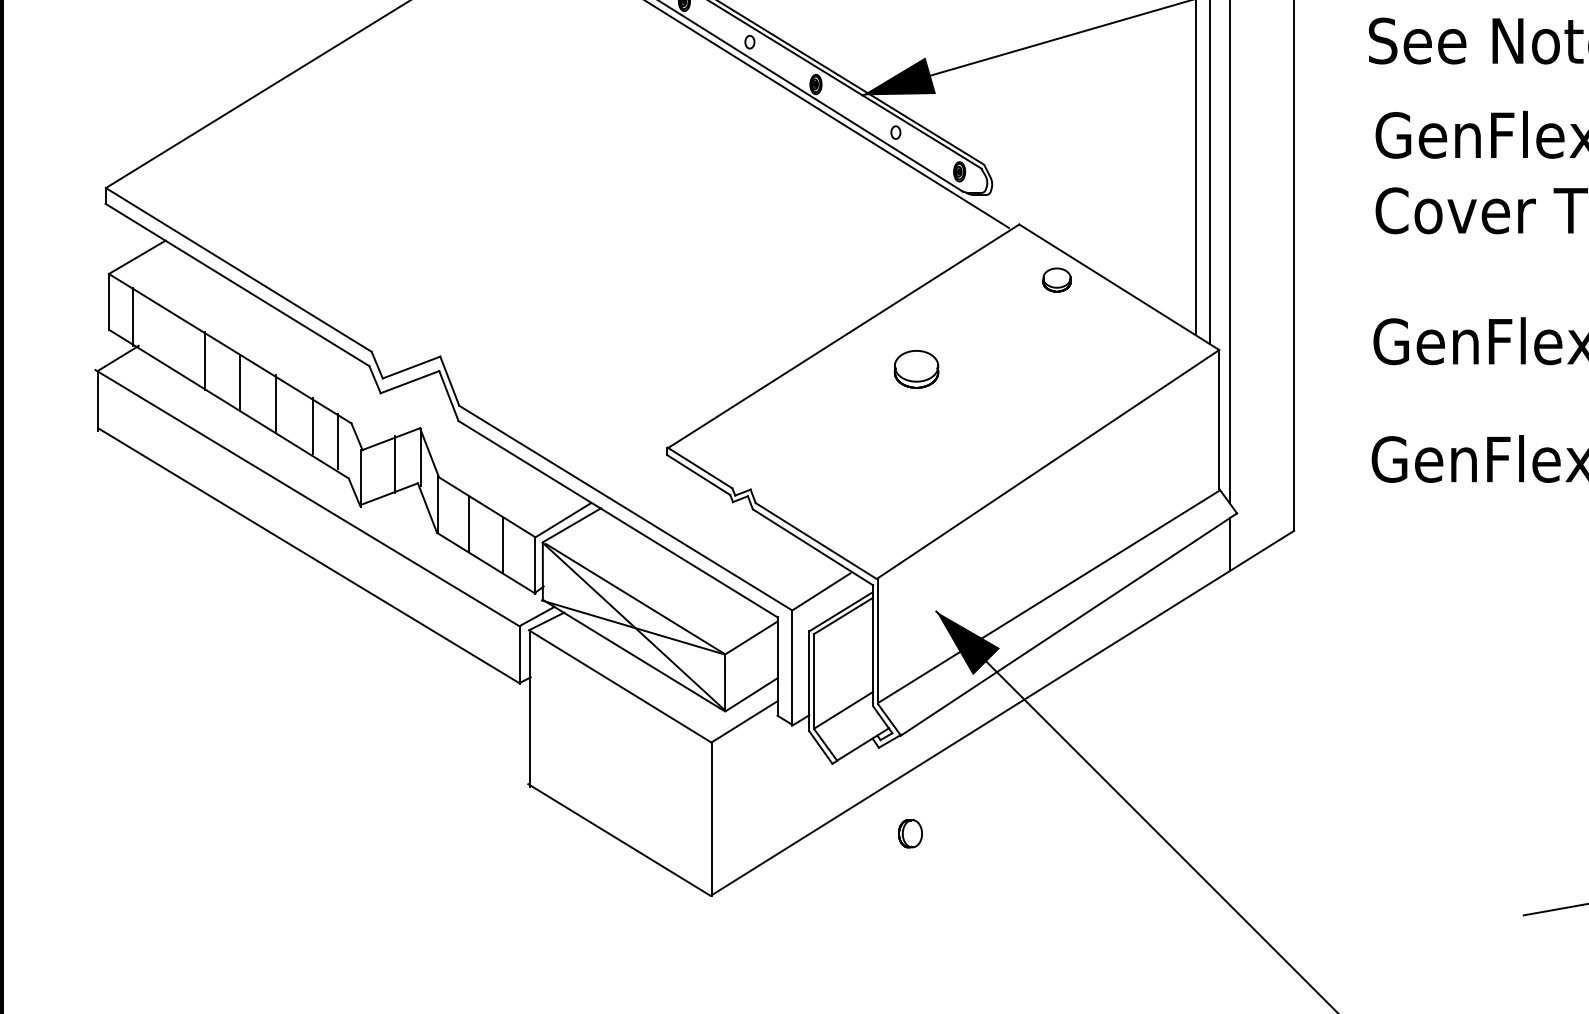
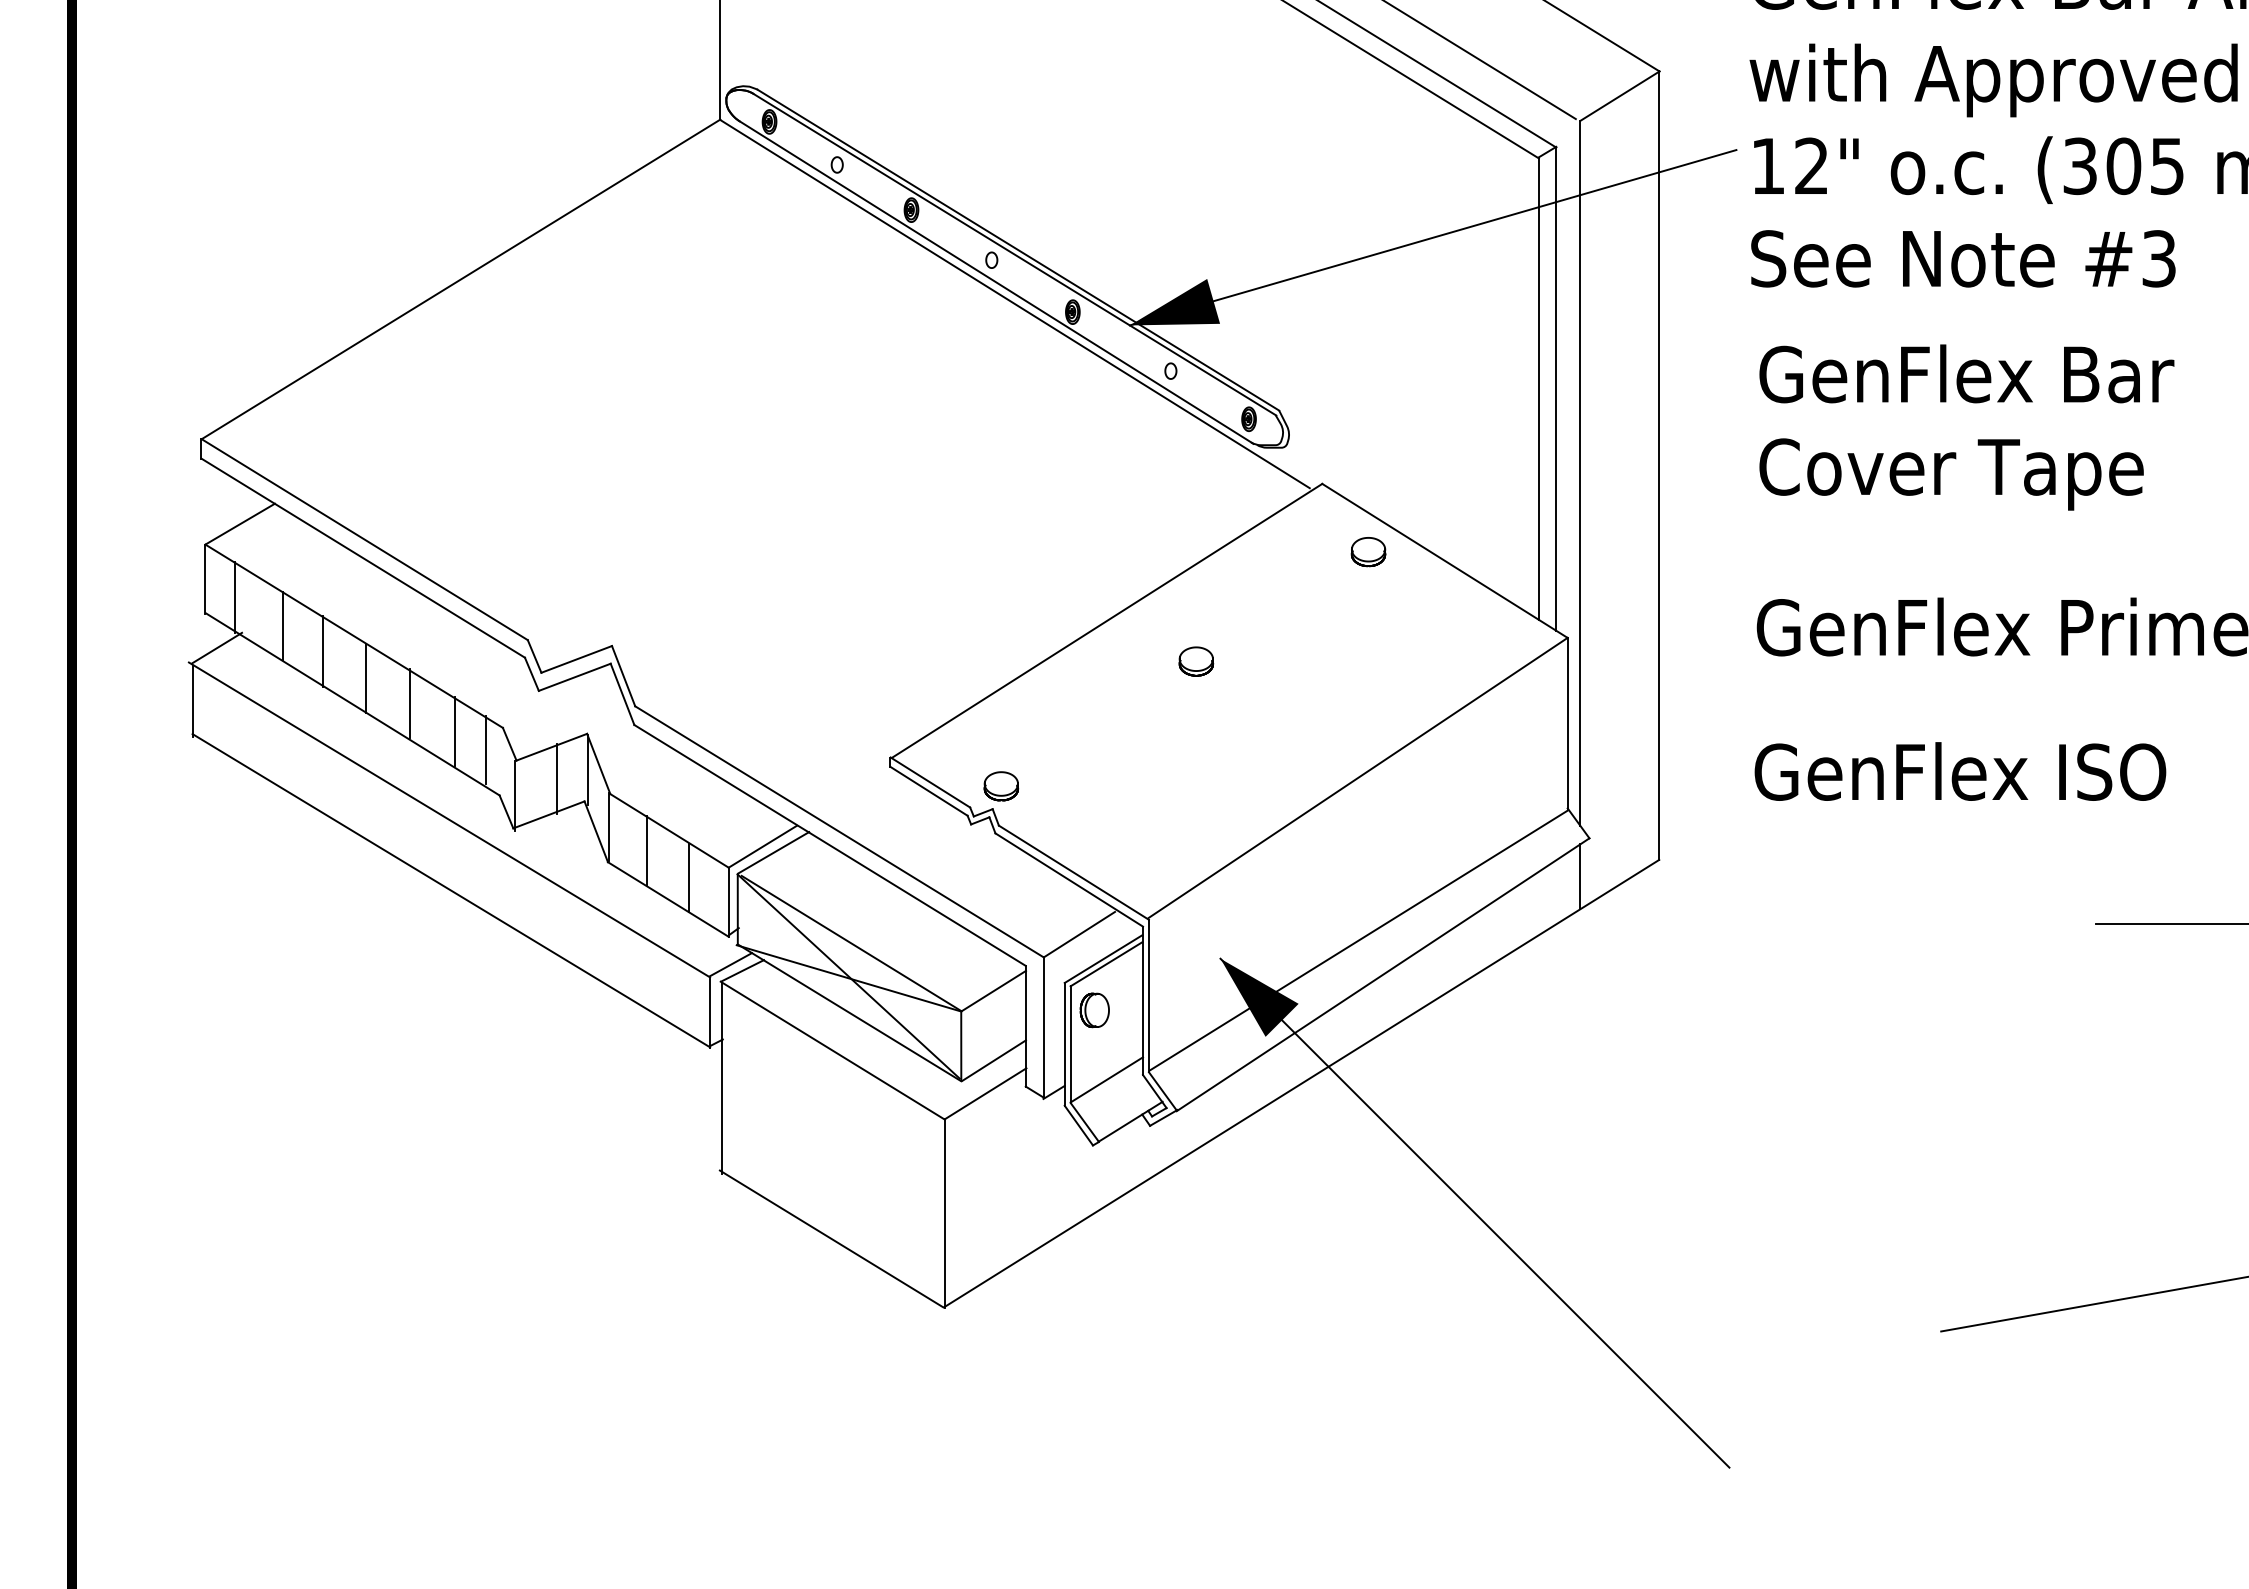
line: (172, 339) -> (283, 625), added
part: (916, 369) -> (1196, 661), size x0.62
part: (757, 471) -> (1001, 786), added
part: (910, 833) -> (1094, 1010), moved

